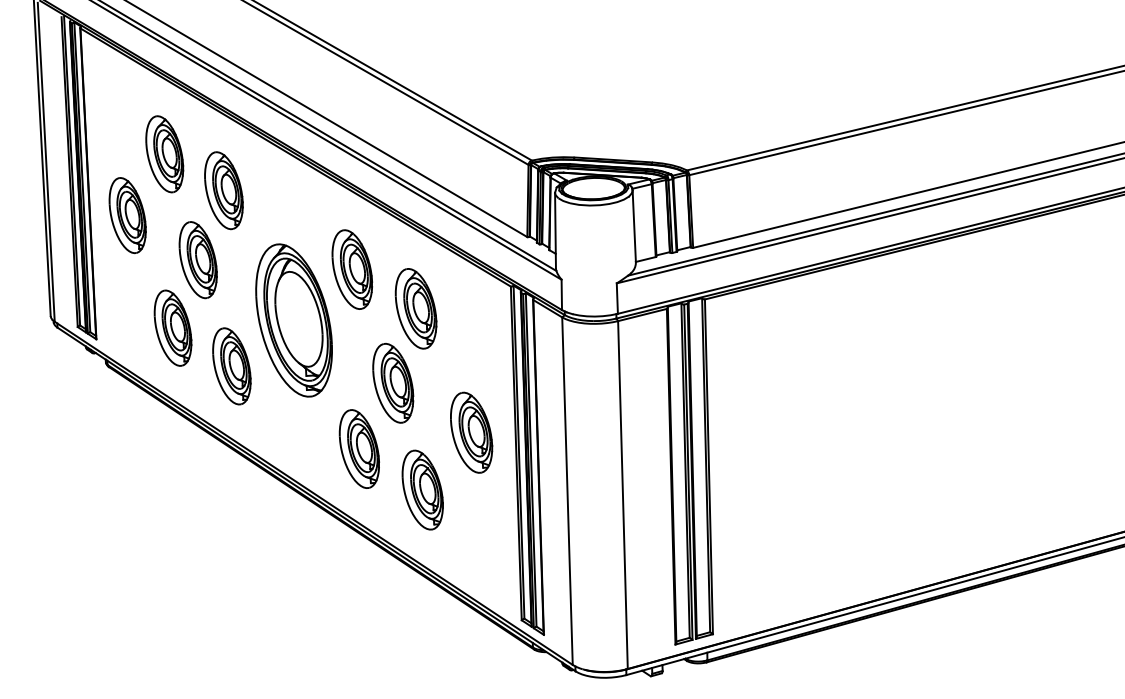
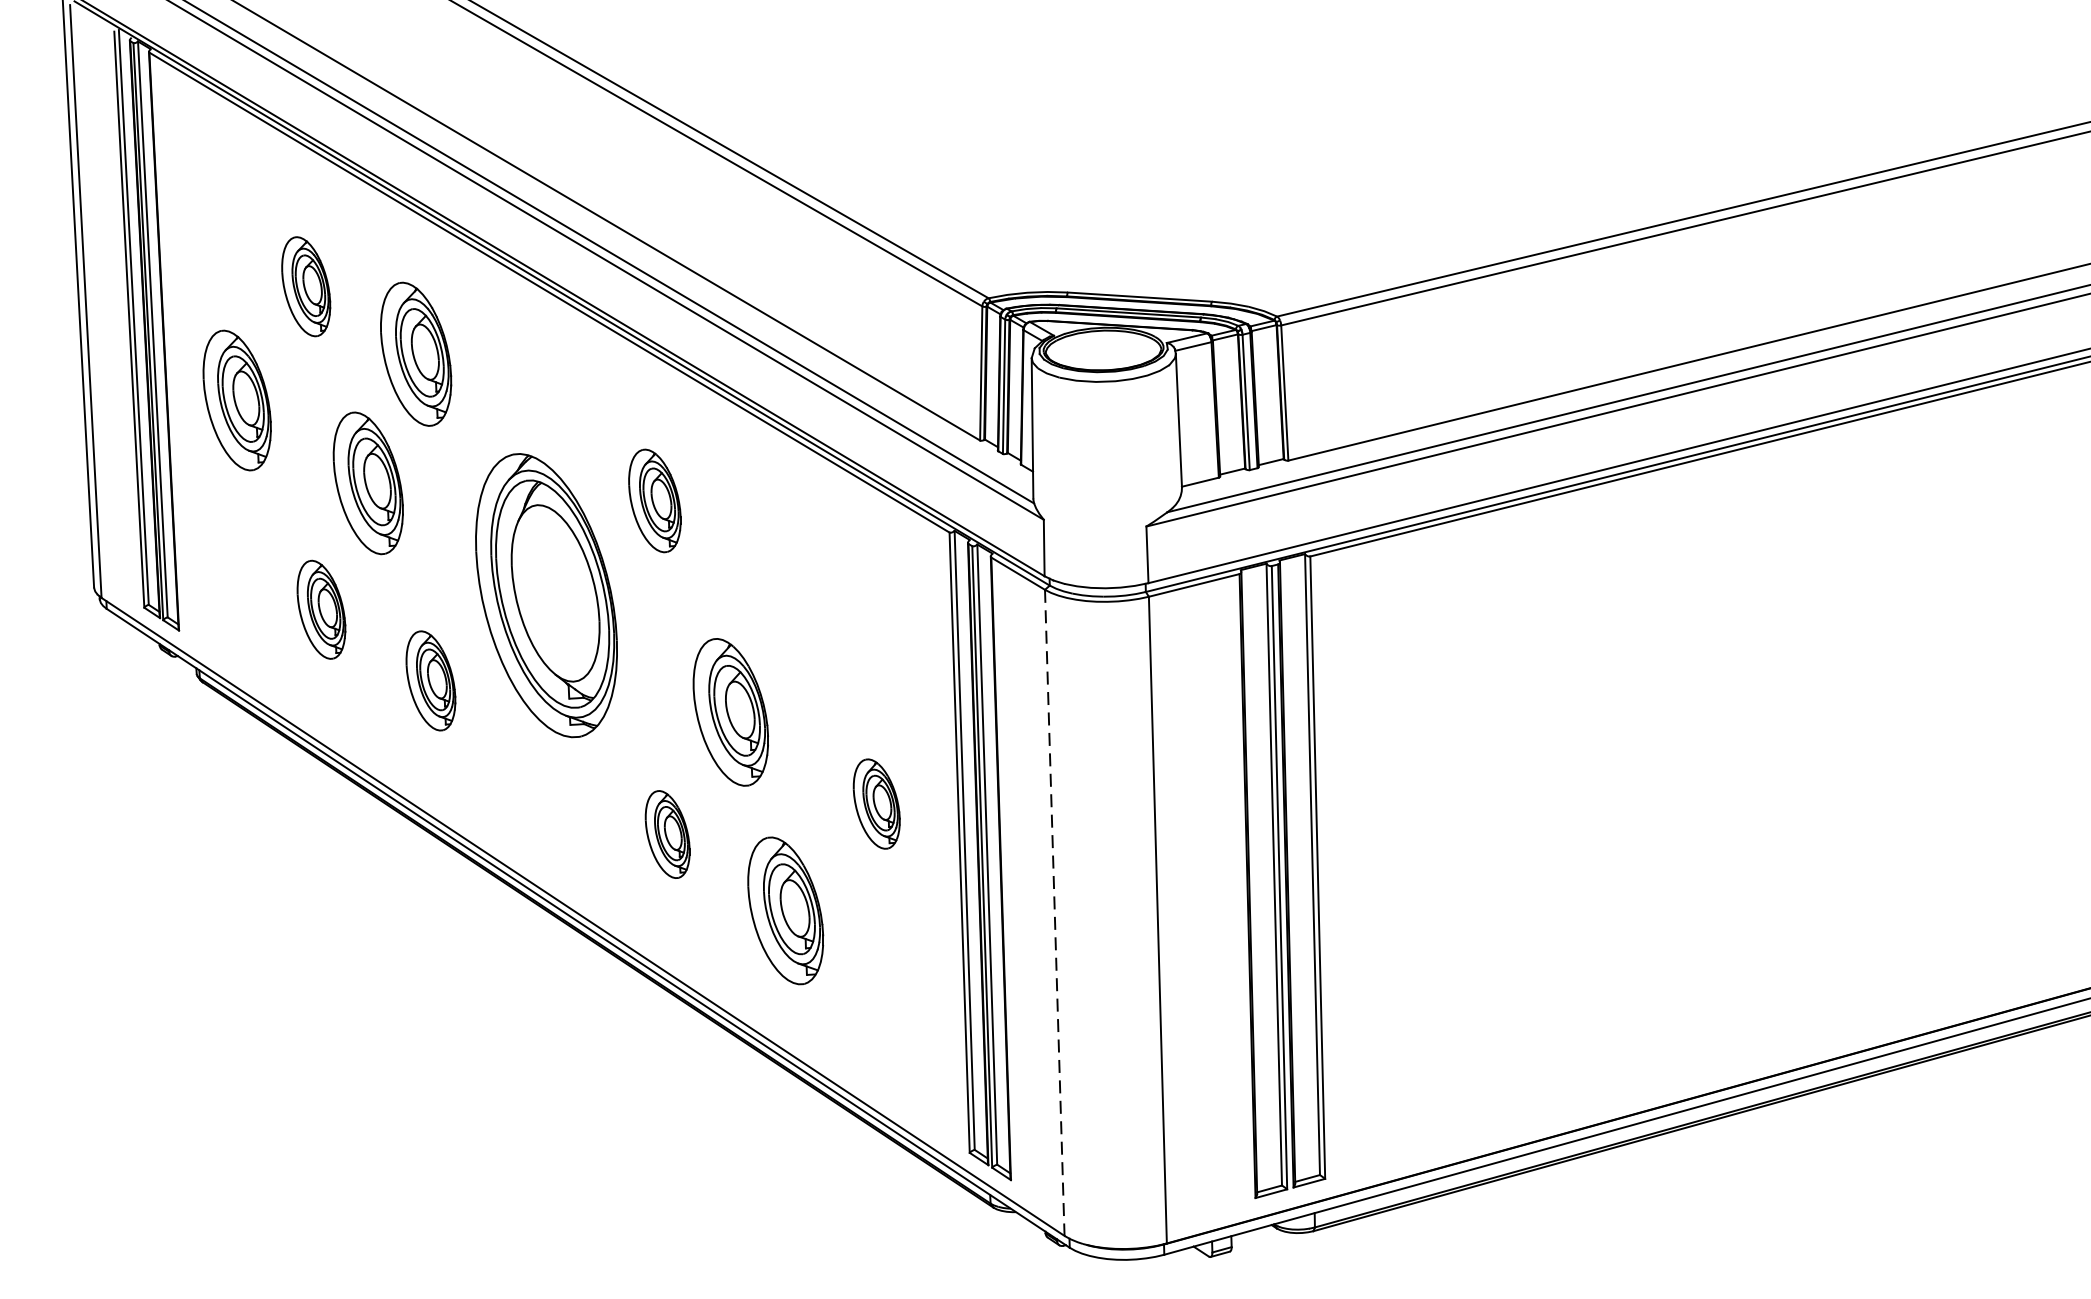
part: (164, 154) -> (305, 286), size x0.7
part: (352, 269) -> (655, 500), size x0.7
part: (415, 308) -> (772, 573), removed
part: (172, 327) -> (320, 608), size x0.7
part: (231, 366) -> (430, 681), size x0.7
part: (471, 432) -> (876, 803), size x0.6
part: (358, 448) -> (666, 833), size x0.6
line: (567, 491) -> (1054, 913), solid -> dashed

